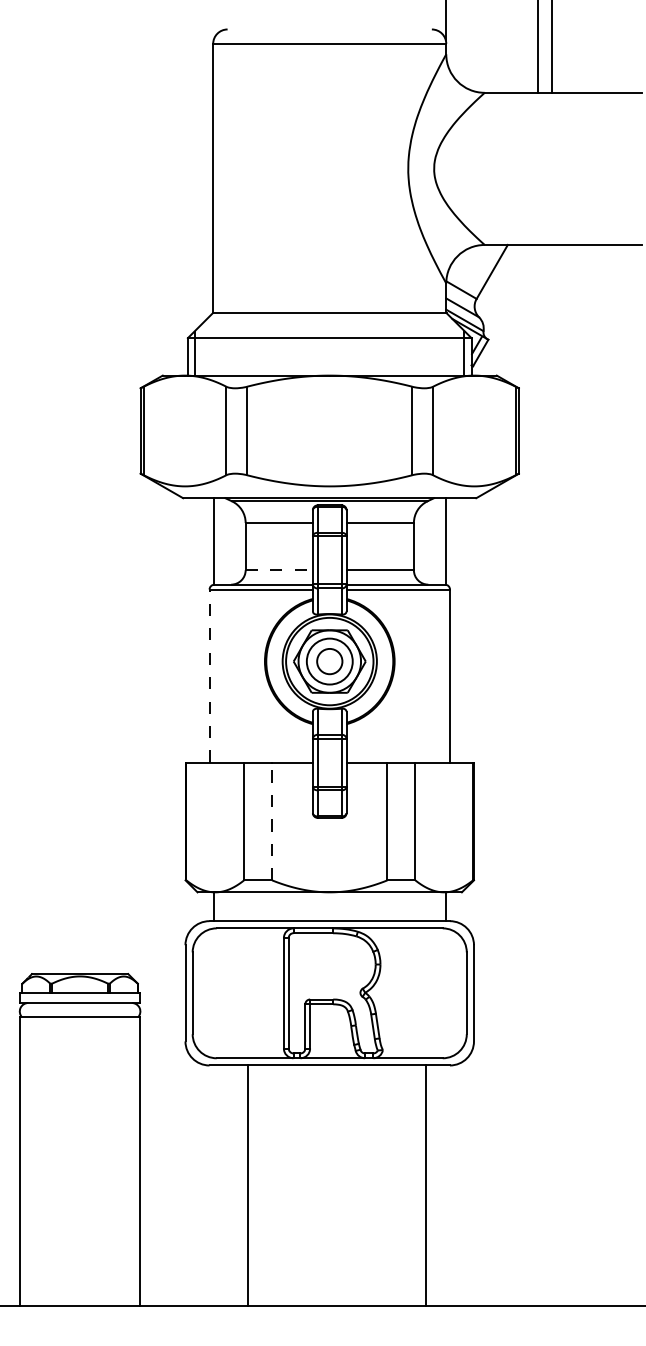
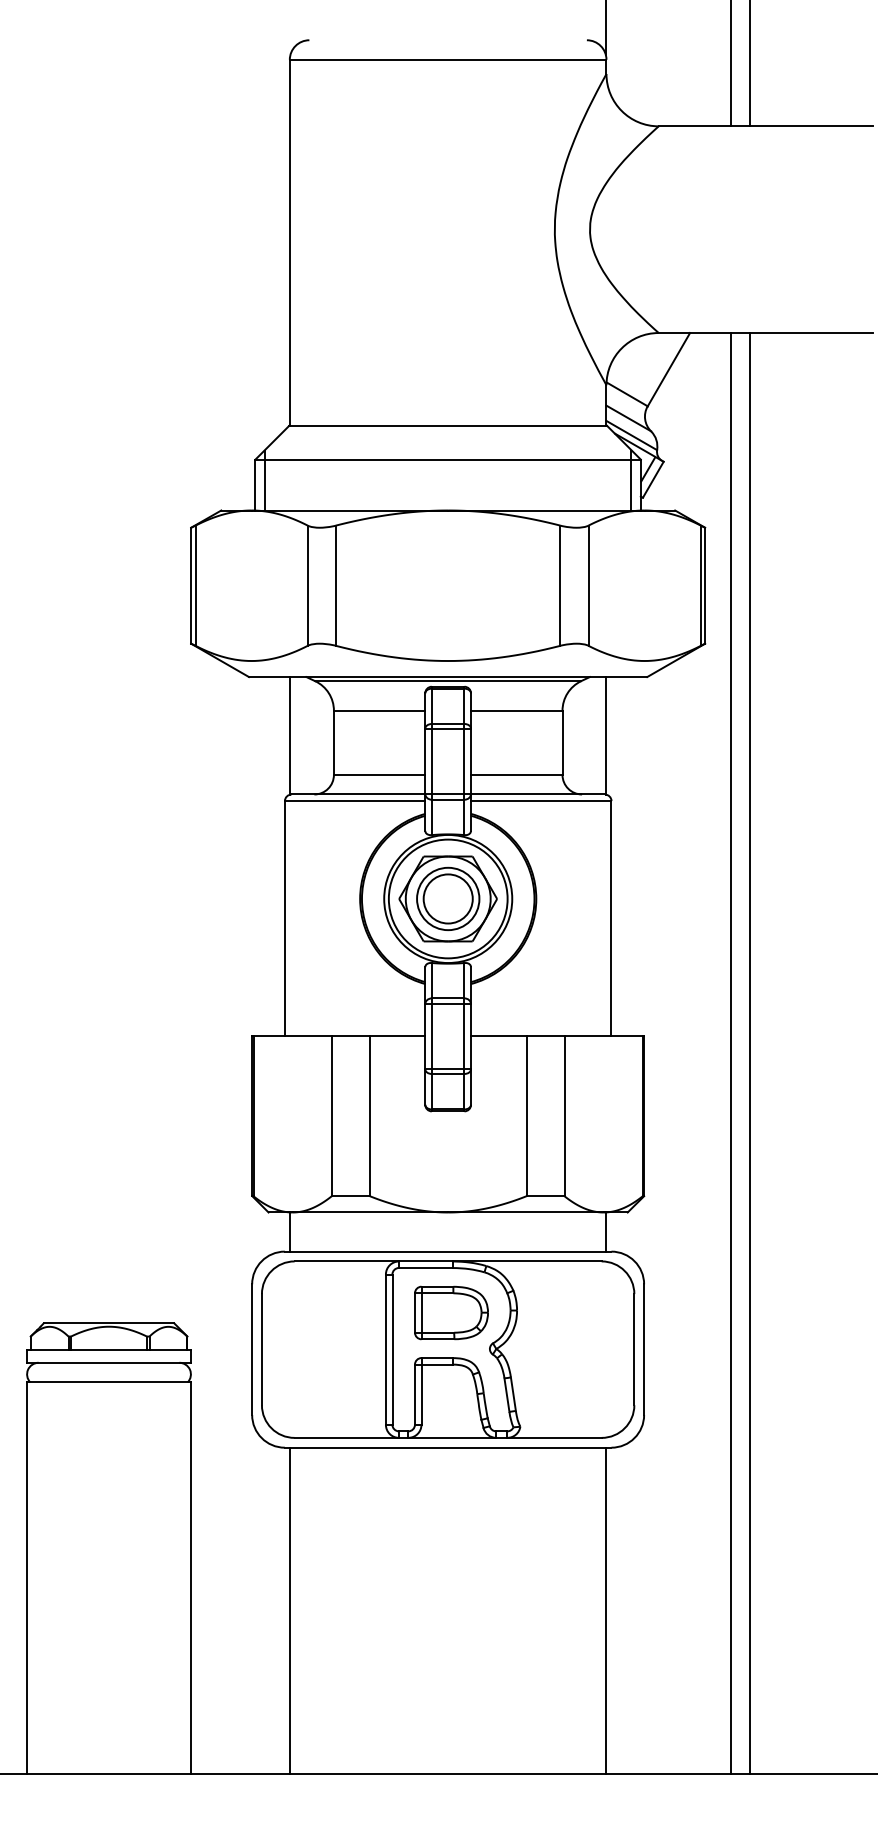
line: (279, 569) -> (379, 774), dashed -> solid
circle: (329, 661) -> (447, 898), size x1.43
line: (209, 675) -> (284, 918), dashed -> solid
line: (537, 775) -> (730, 1053), added
line: (552, 775) -> (750, 1053), added
line: (271, 820) -> (369, 1115), dashed -> solid
part: (332, 965) -> (451, 1312), added
line: (248, 1185) -> (290, 1610), moved
line: (425, 1185) -> (605, 1610), moved

